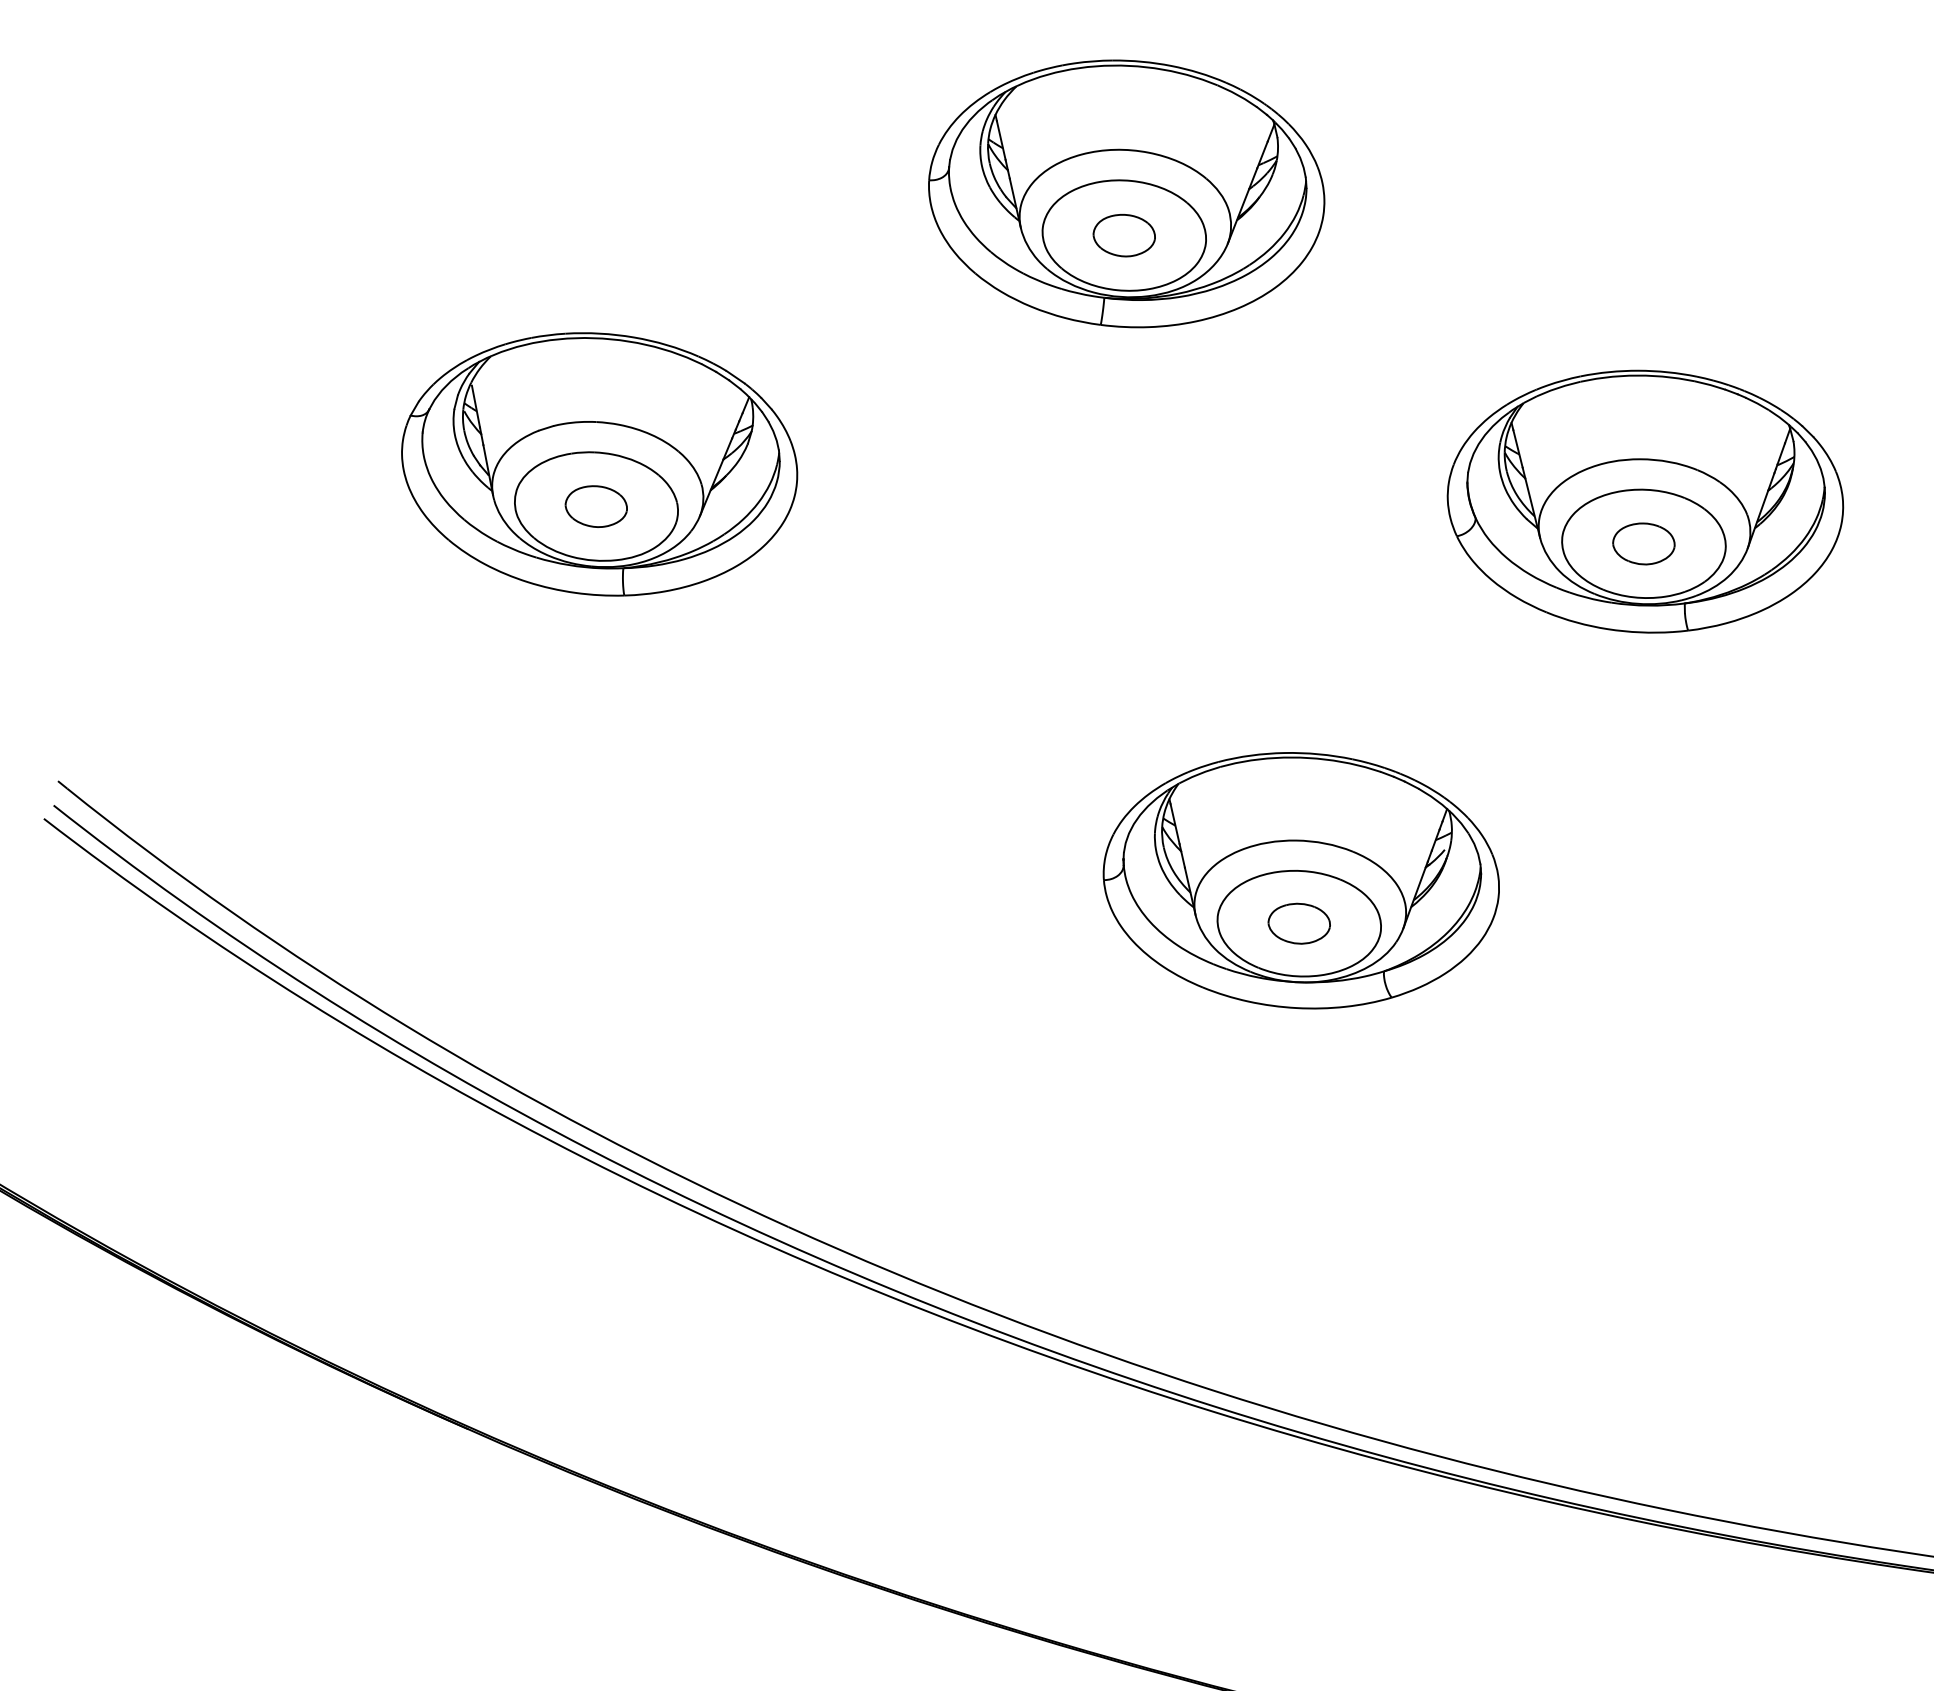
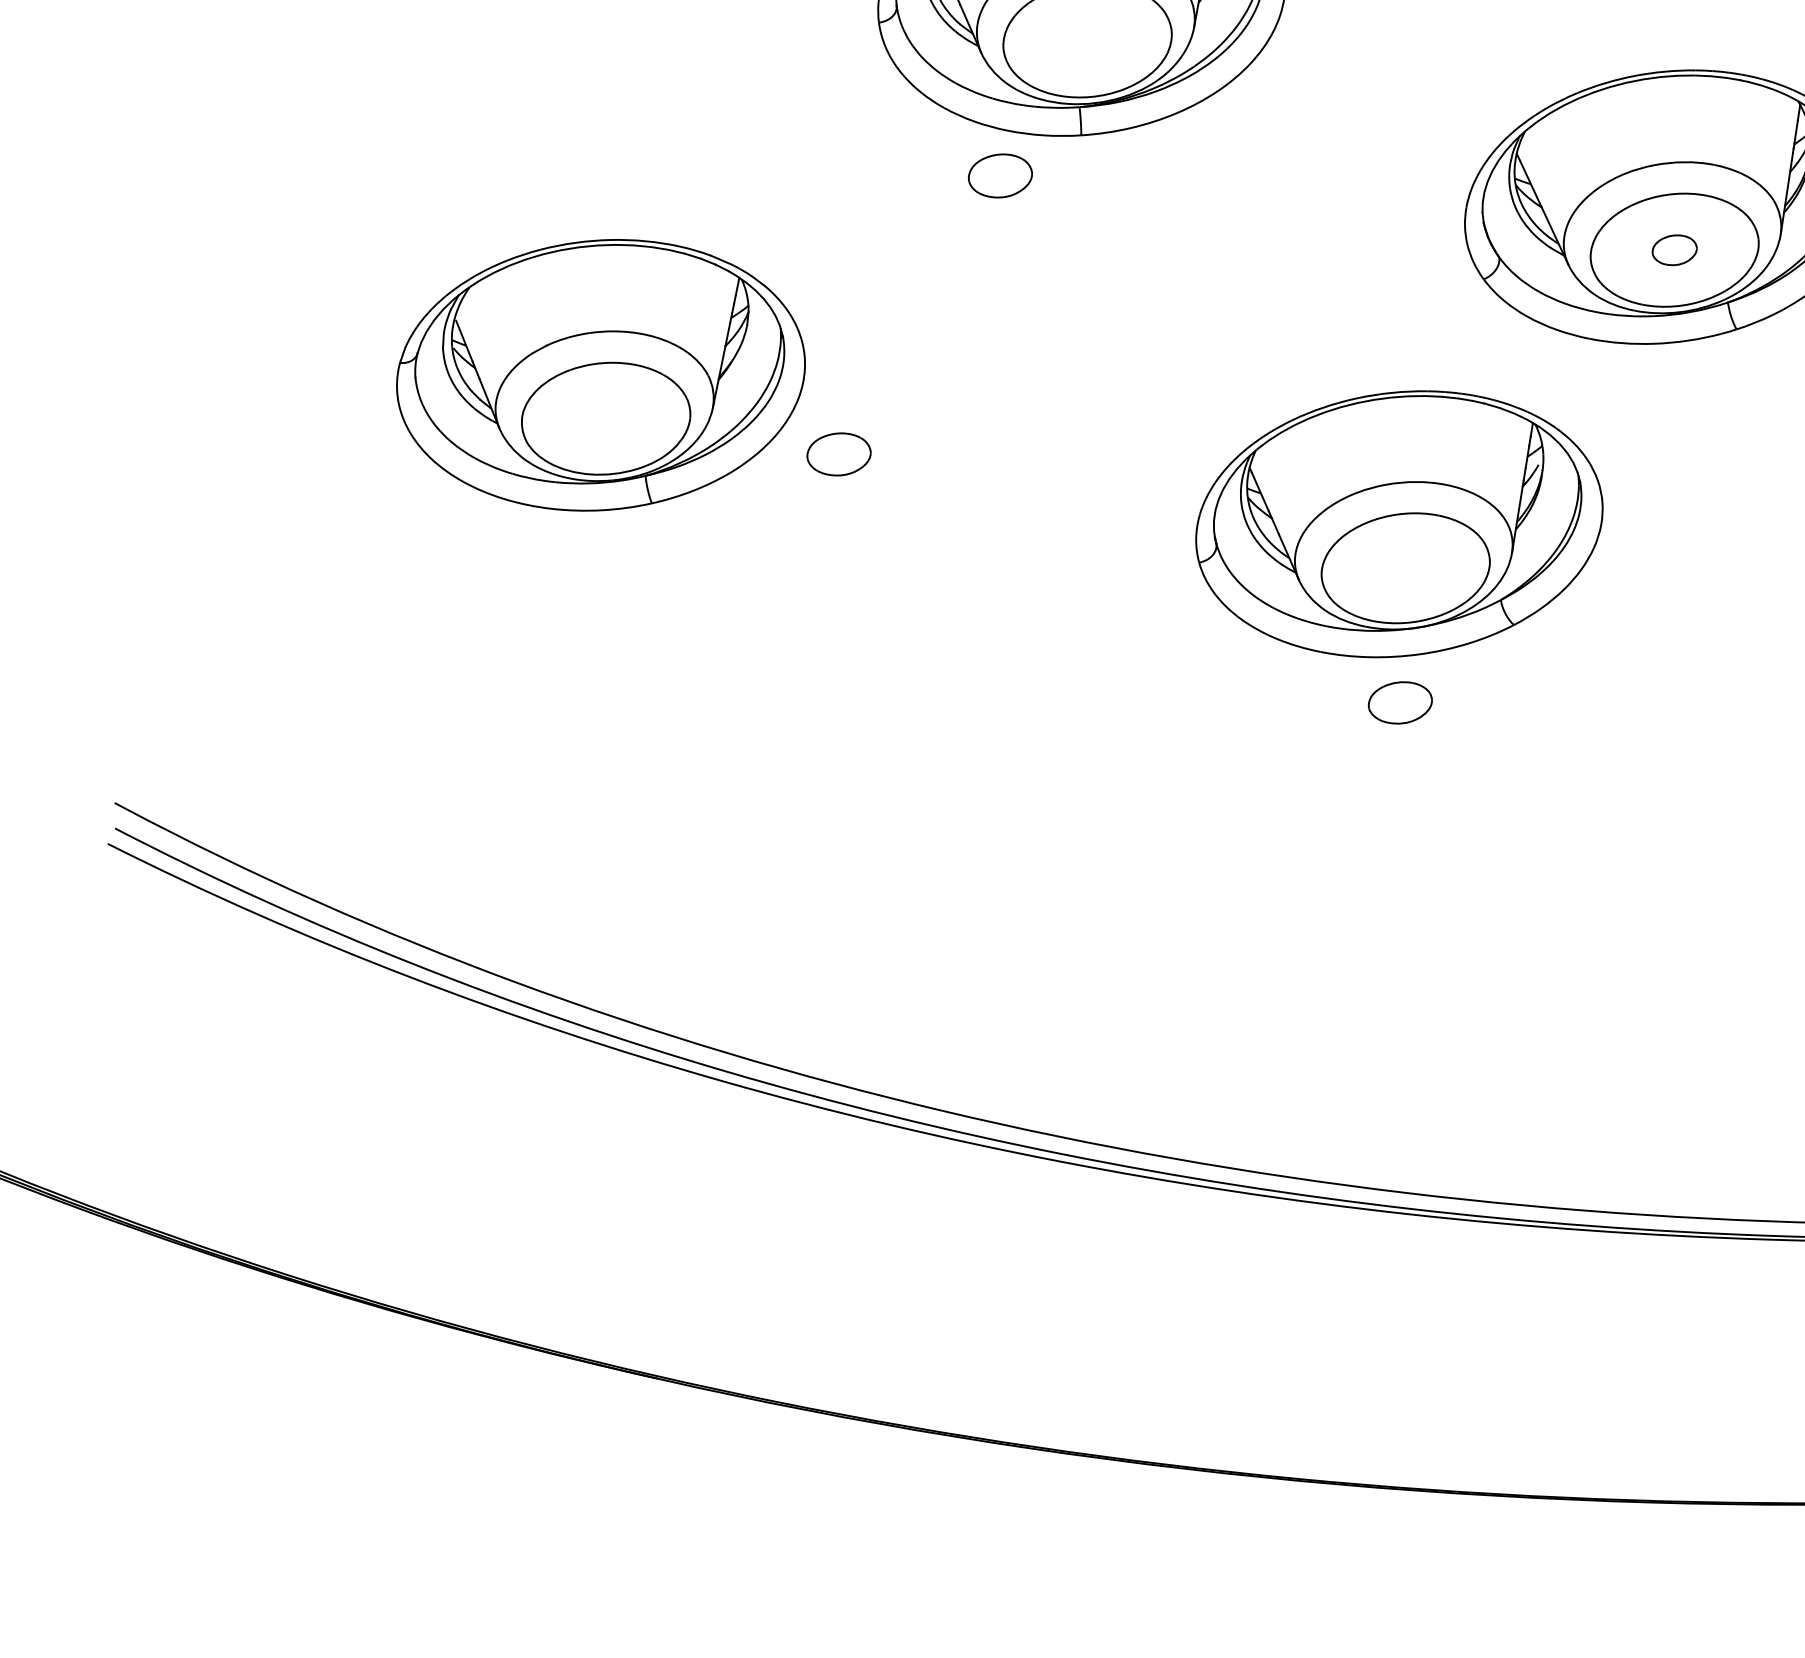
part: (1123, 235) -> (999, 176), moved
part: (595, 506) -> (838, 454), moved
part: (1643, 543) -> (1674, 249), size x0.7
part: (1300, 880) -> (1398, 524), moved

